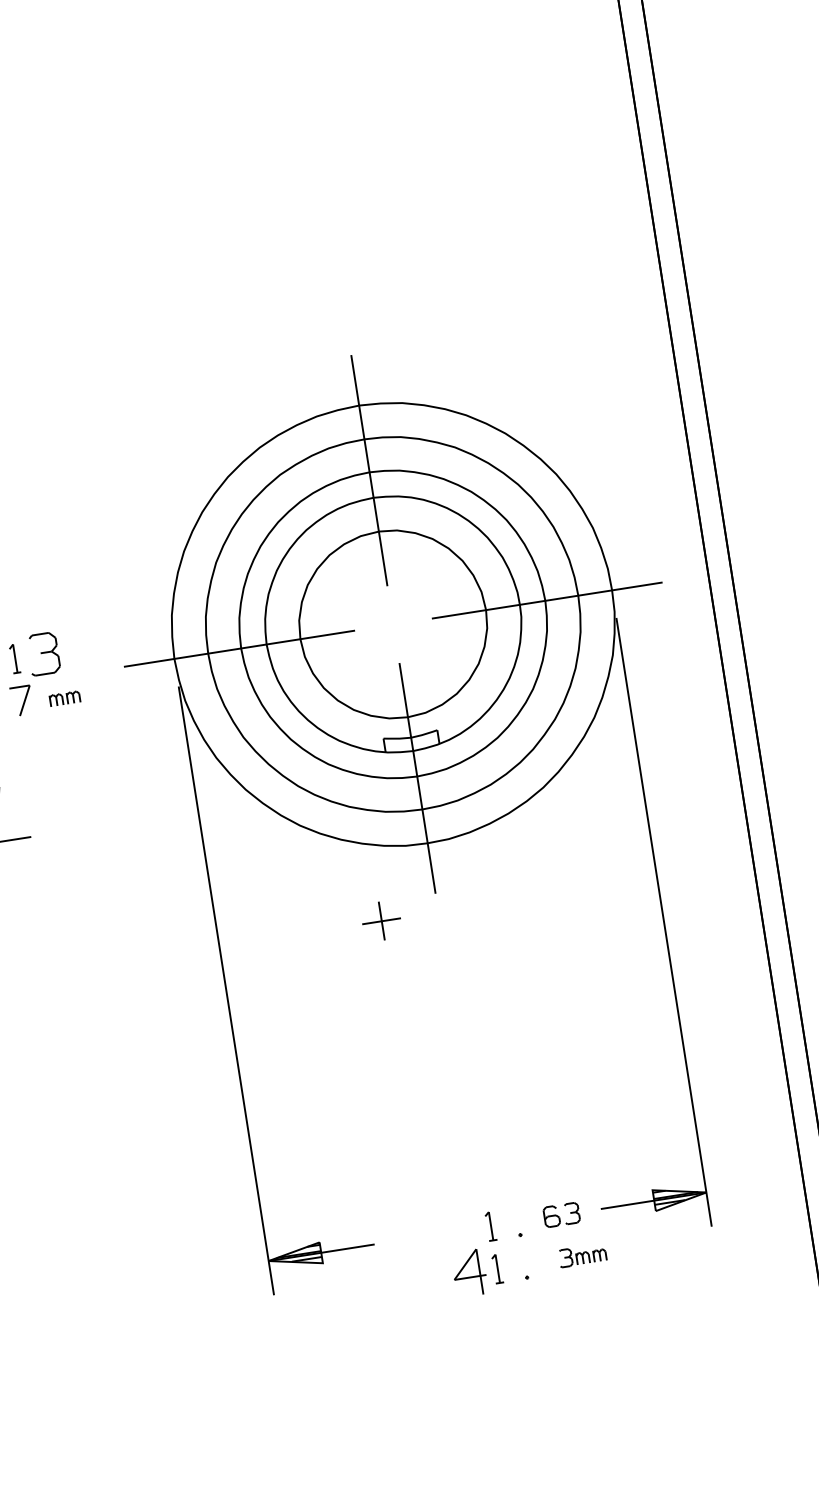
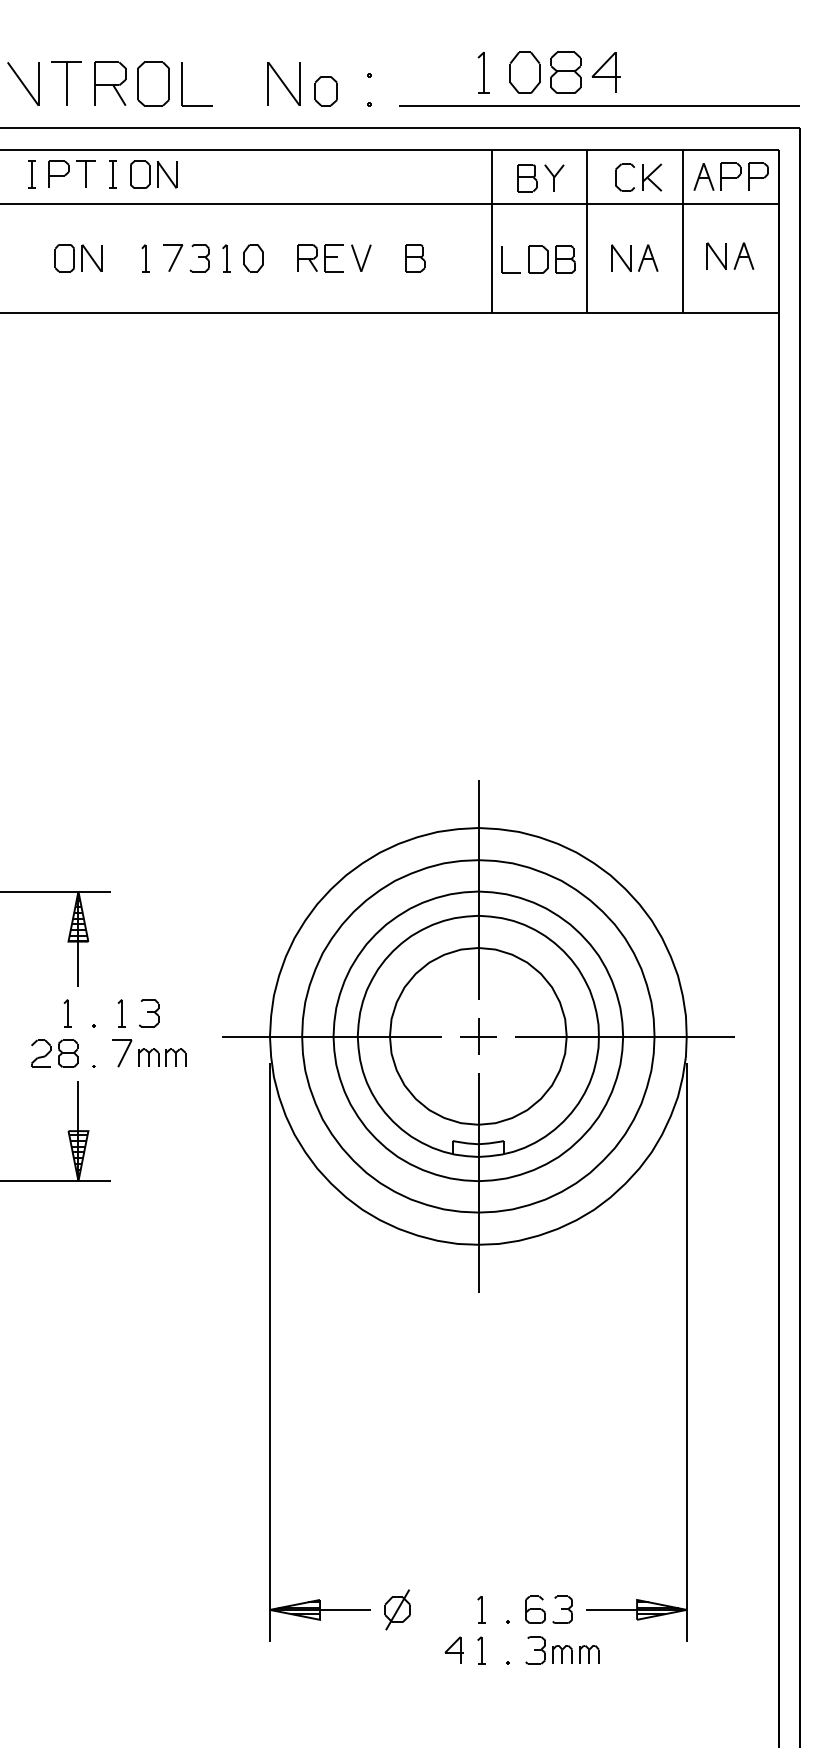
part: (43, 654) -> (148, 1013), size x0.71
part: (64, 698) -> (162, 1057), size x1.67
part: (381, 921) -> (478, 1036), moved
part: (561, 1214) -> (548, 1609), size x1.43
part: (402, 1239) -> (397, 1609), added
part: (582, 1255) -> (562, 1650), size x1.67
part: (467, 1272) -> (453, 1649), size x0.62

